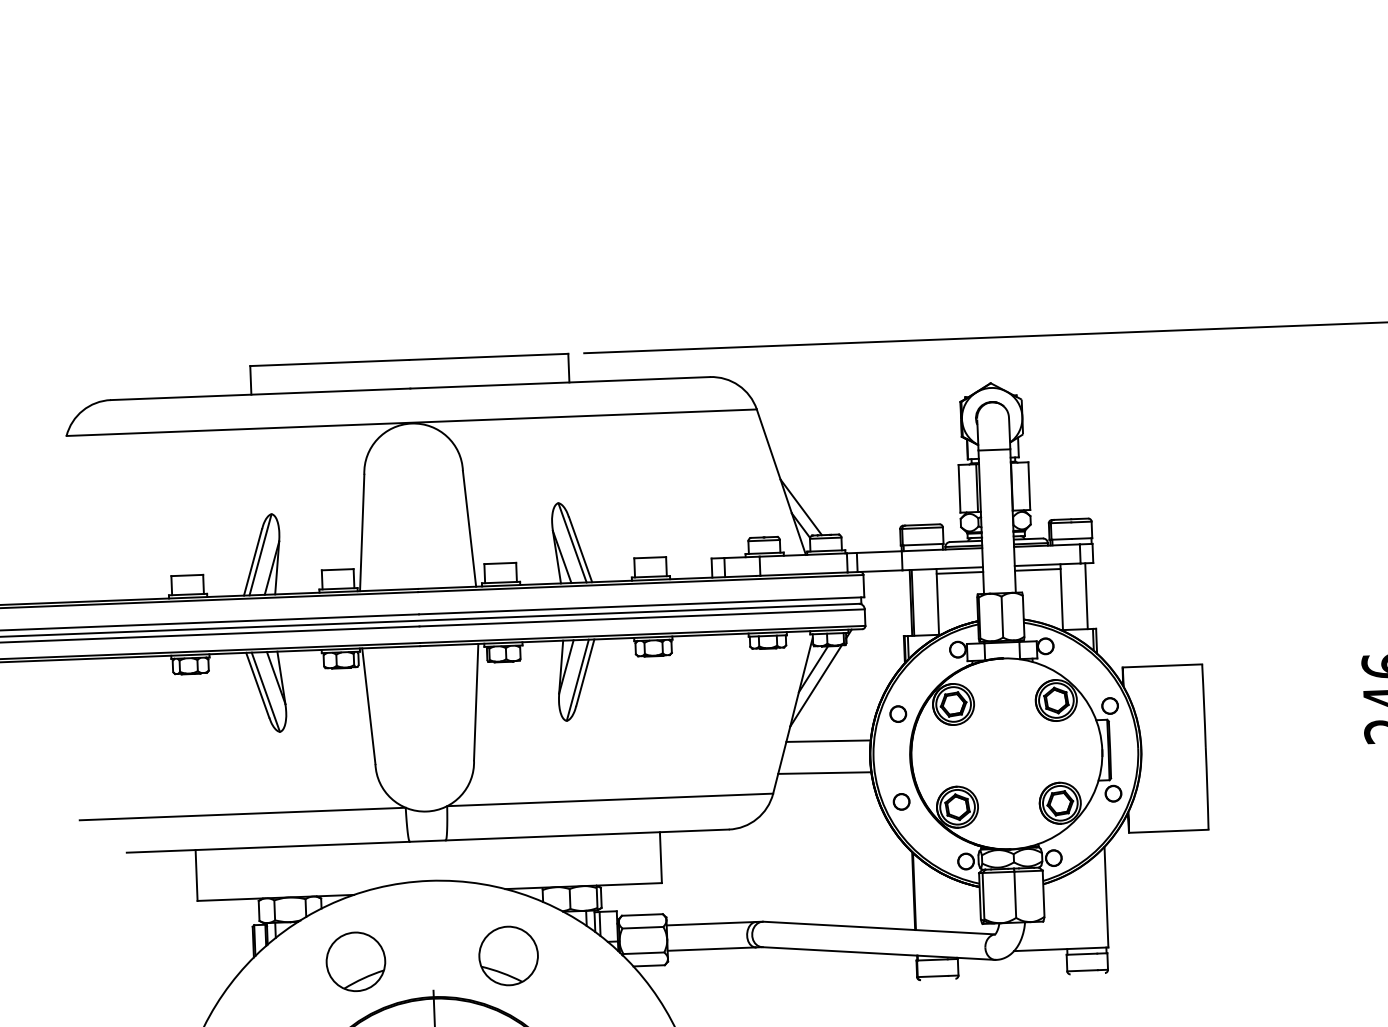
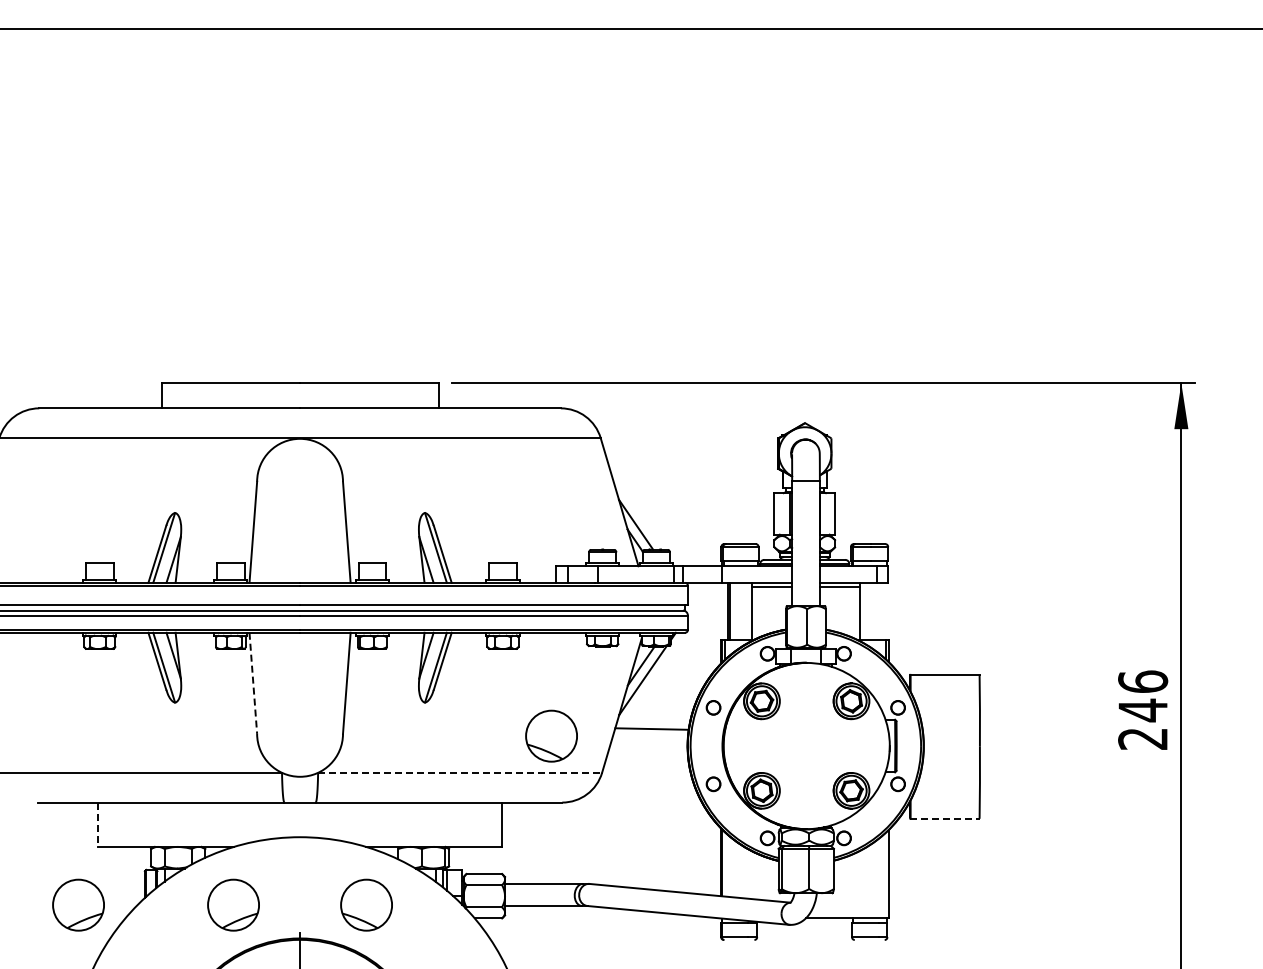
line: (1086, 596) -> (881, 611), removed
line: (369, 706) -> (253, 683), solid -> dashed
part: (713, 753) -> (551, 735), added
line: (824, 772) -> (647, 756), removed
line: (610, 799) -> (460, 772), solid -> dashed
line: (1168, 830) -> (944, 818), solid -> dashed
line: (196, 876) -> (97, 825), solid -> dashed
part: (177, 967) -> (78, 904), added

